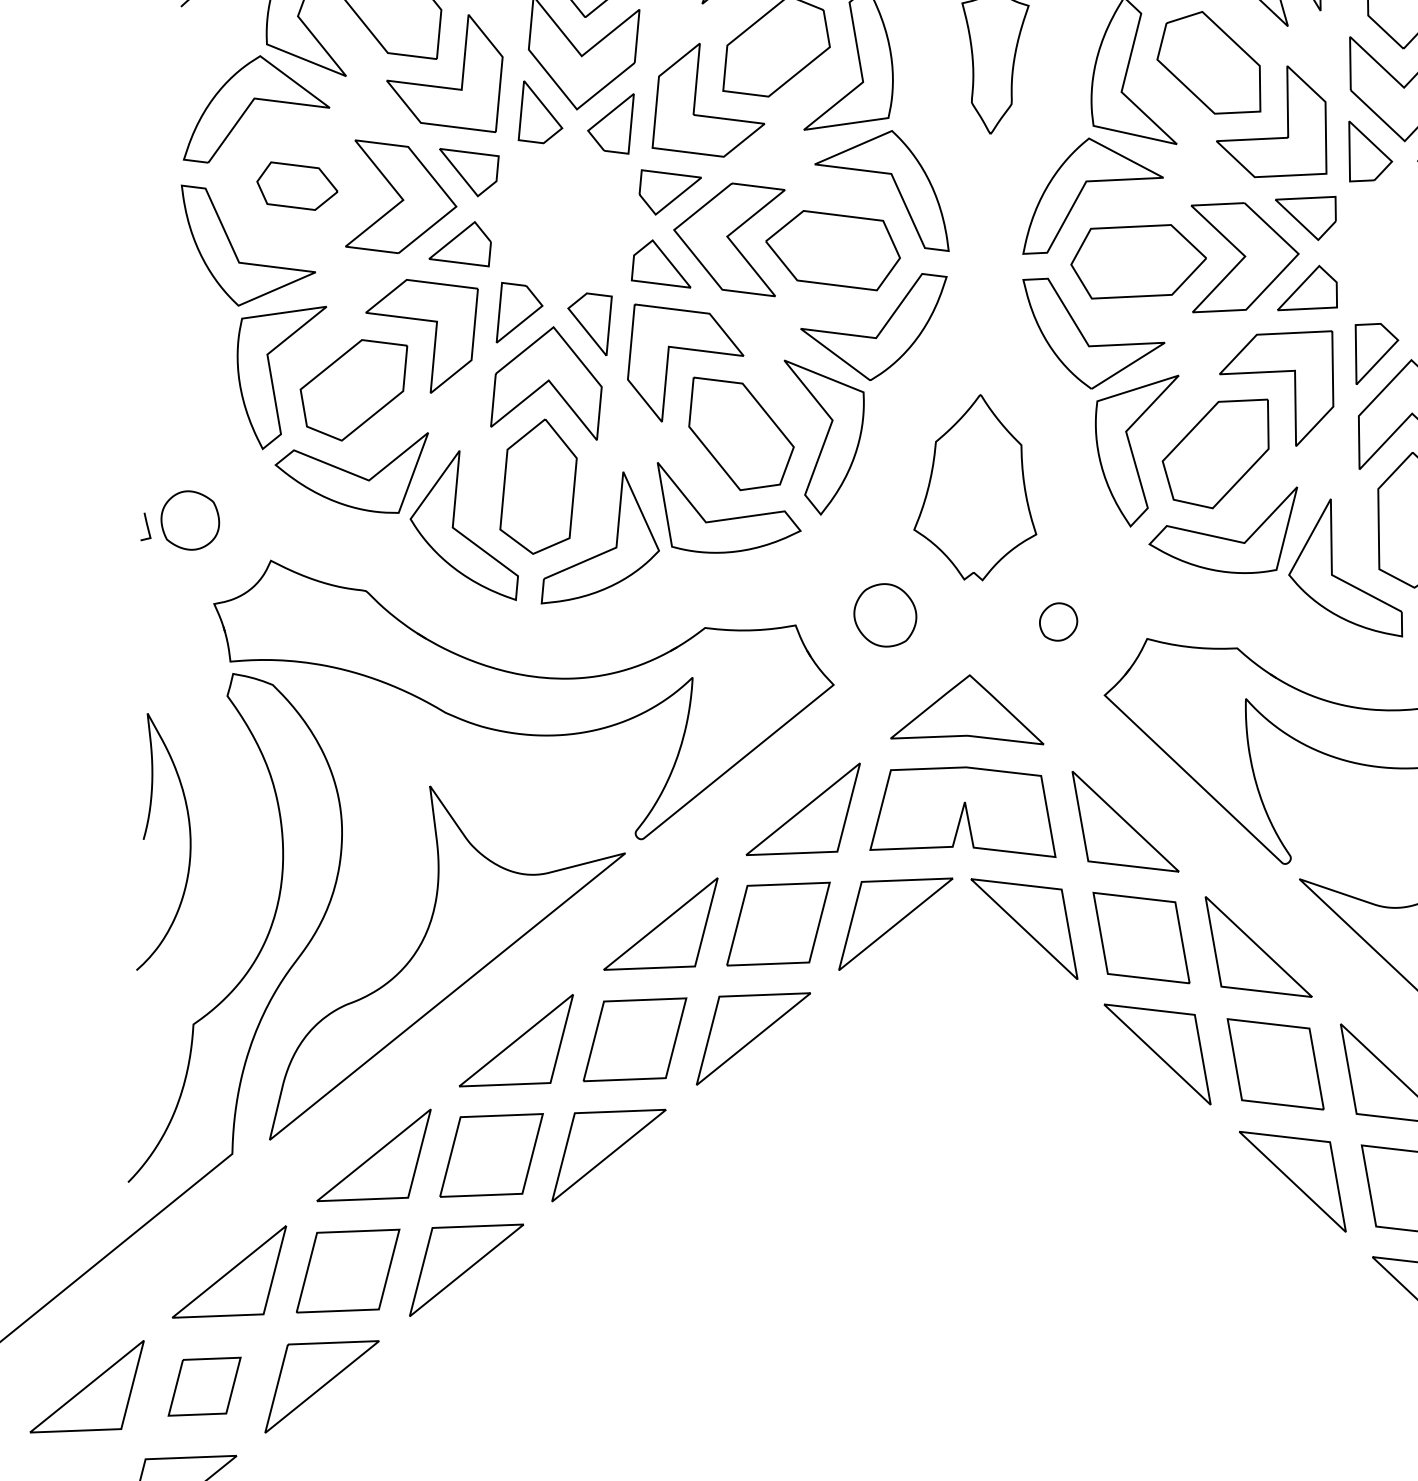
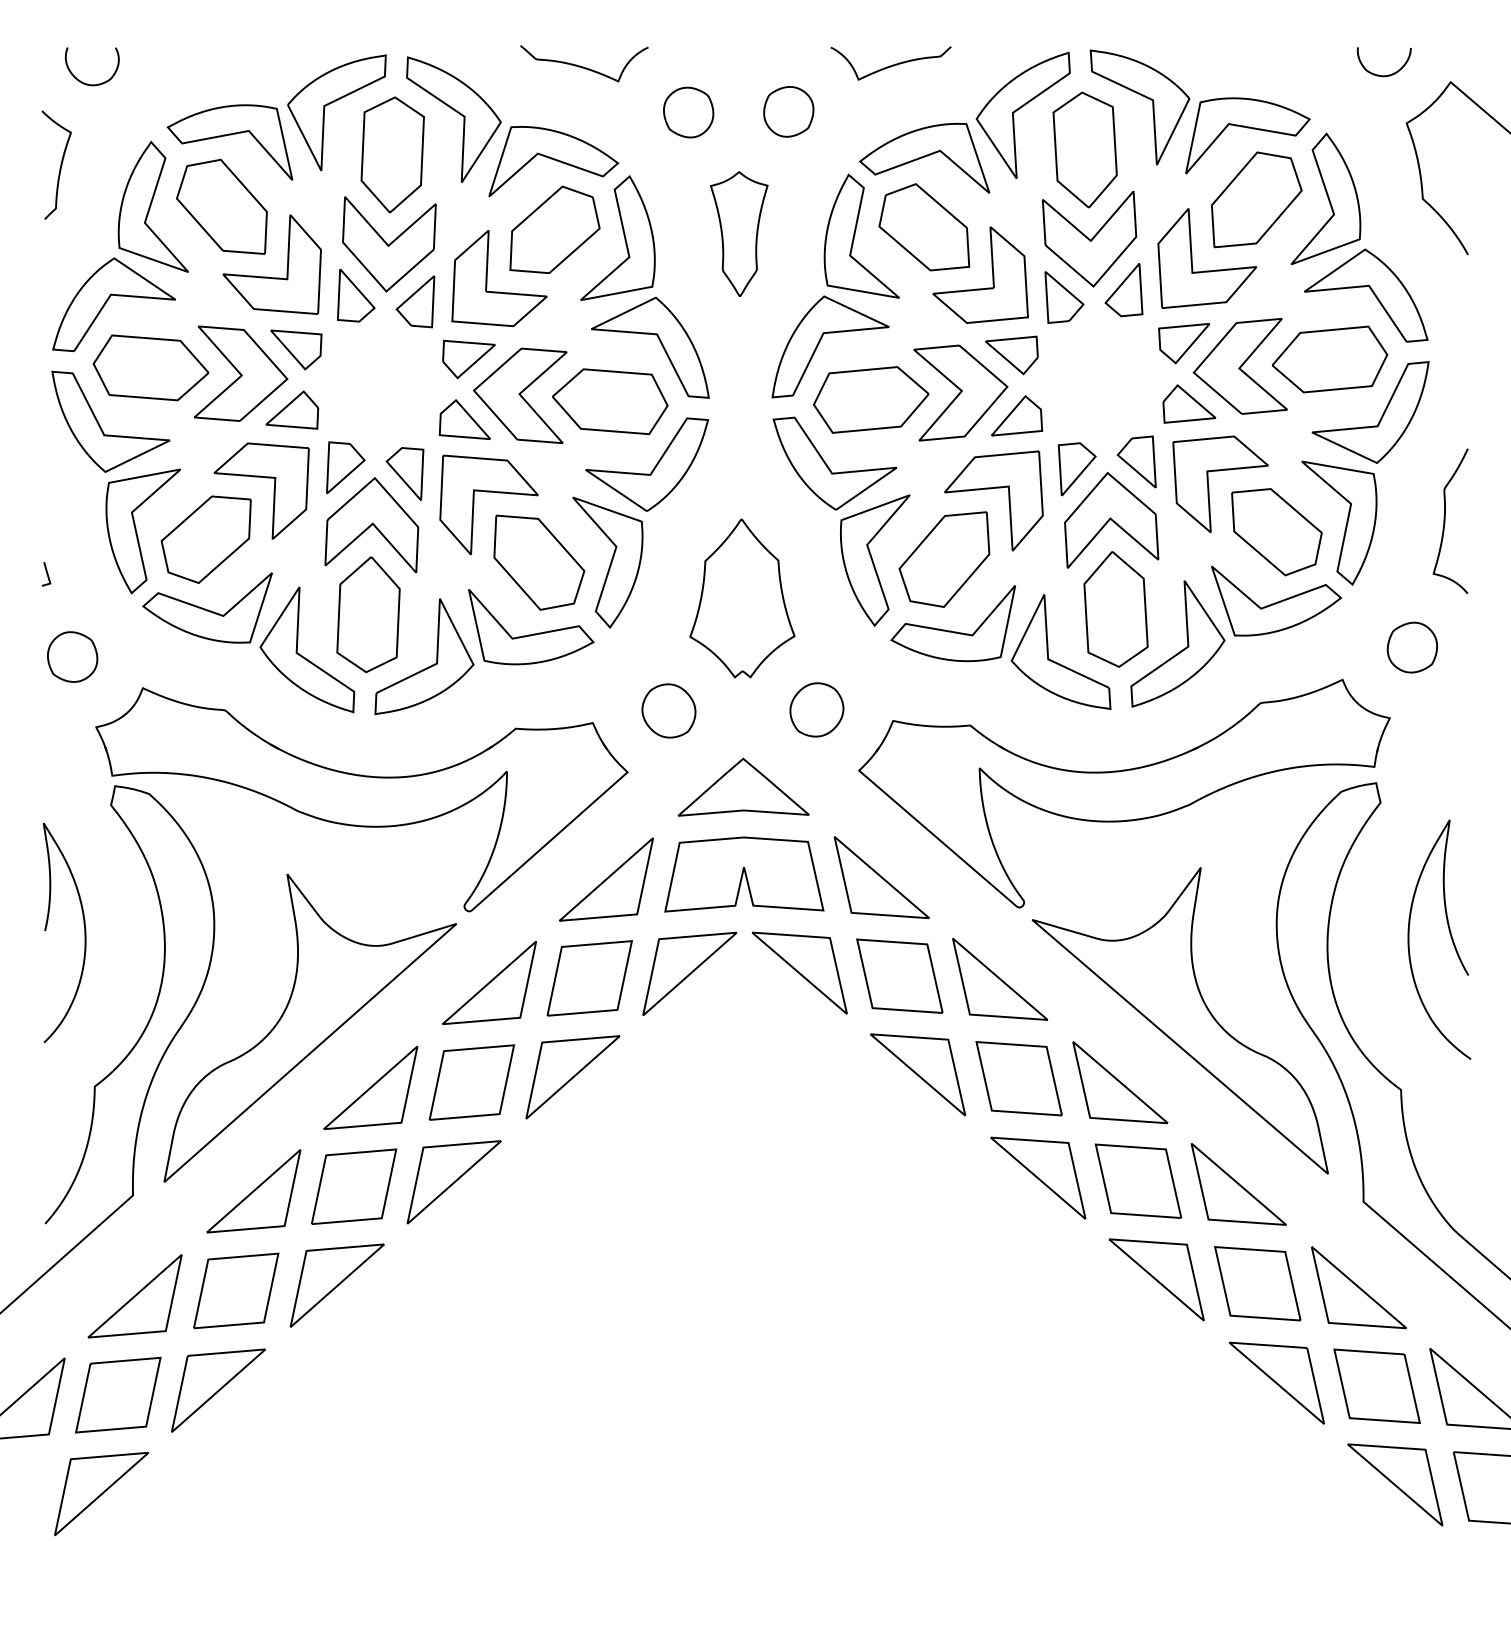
part: (296, 185) -> (150, 367), size x1.67
line: (146, 527) -> (46, 574), moved
part: (1058, 621) -> (816, 709), size x1.67
part: (204, 1386) -> (118, 1394), size x1.43

